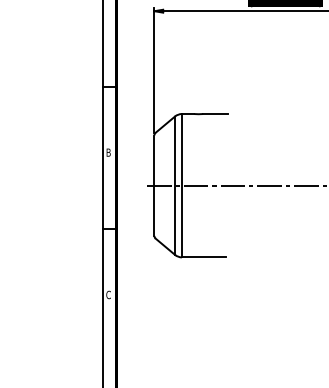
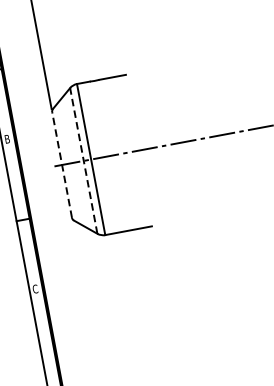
line: (154, 185) -> (62, 164), solid -> dashed
line: (174, 185) -> (83, 160), solid -> dashed

